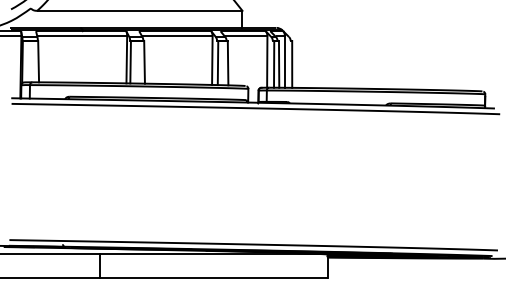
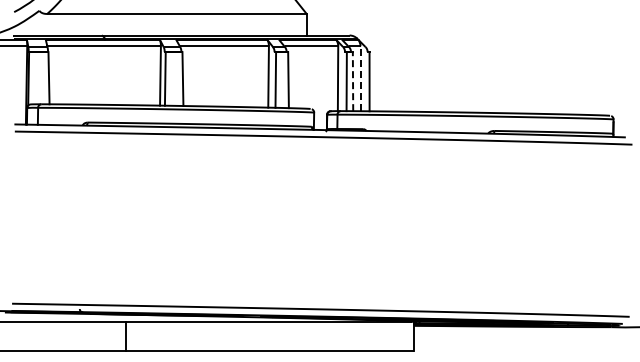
line: (285, 61) -> (360, 78), solid -> dashed
line: (279, 64) -> (353, 81), solid -> dashed

